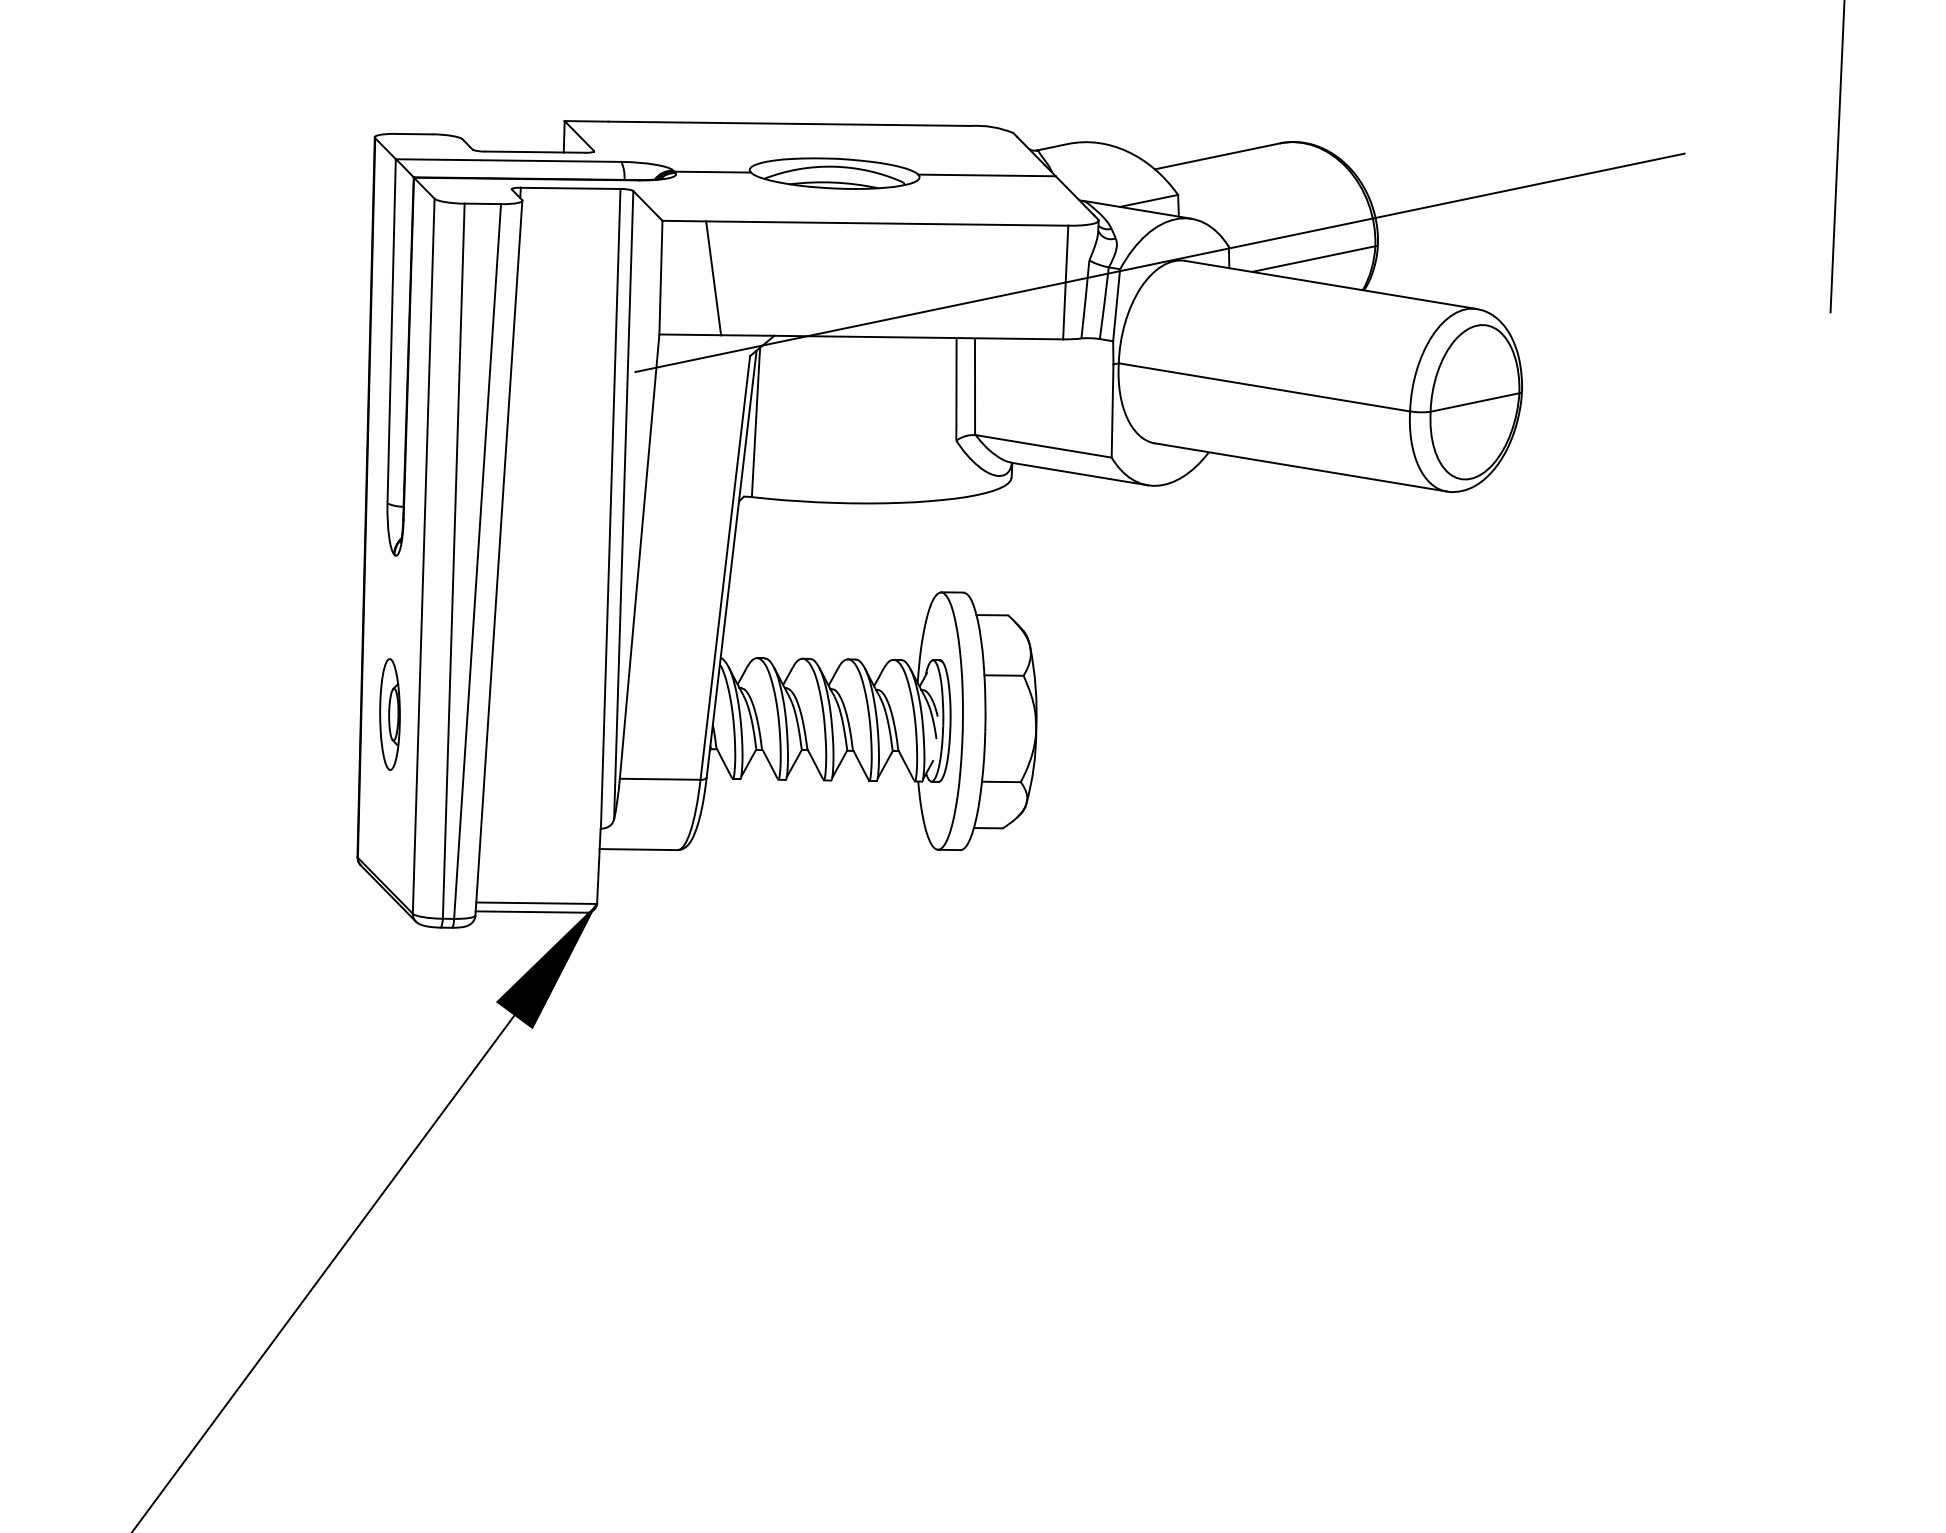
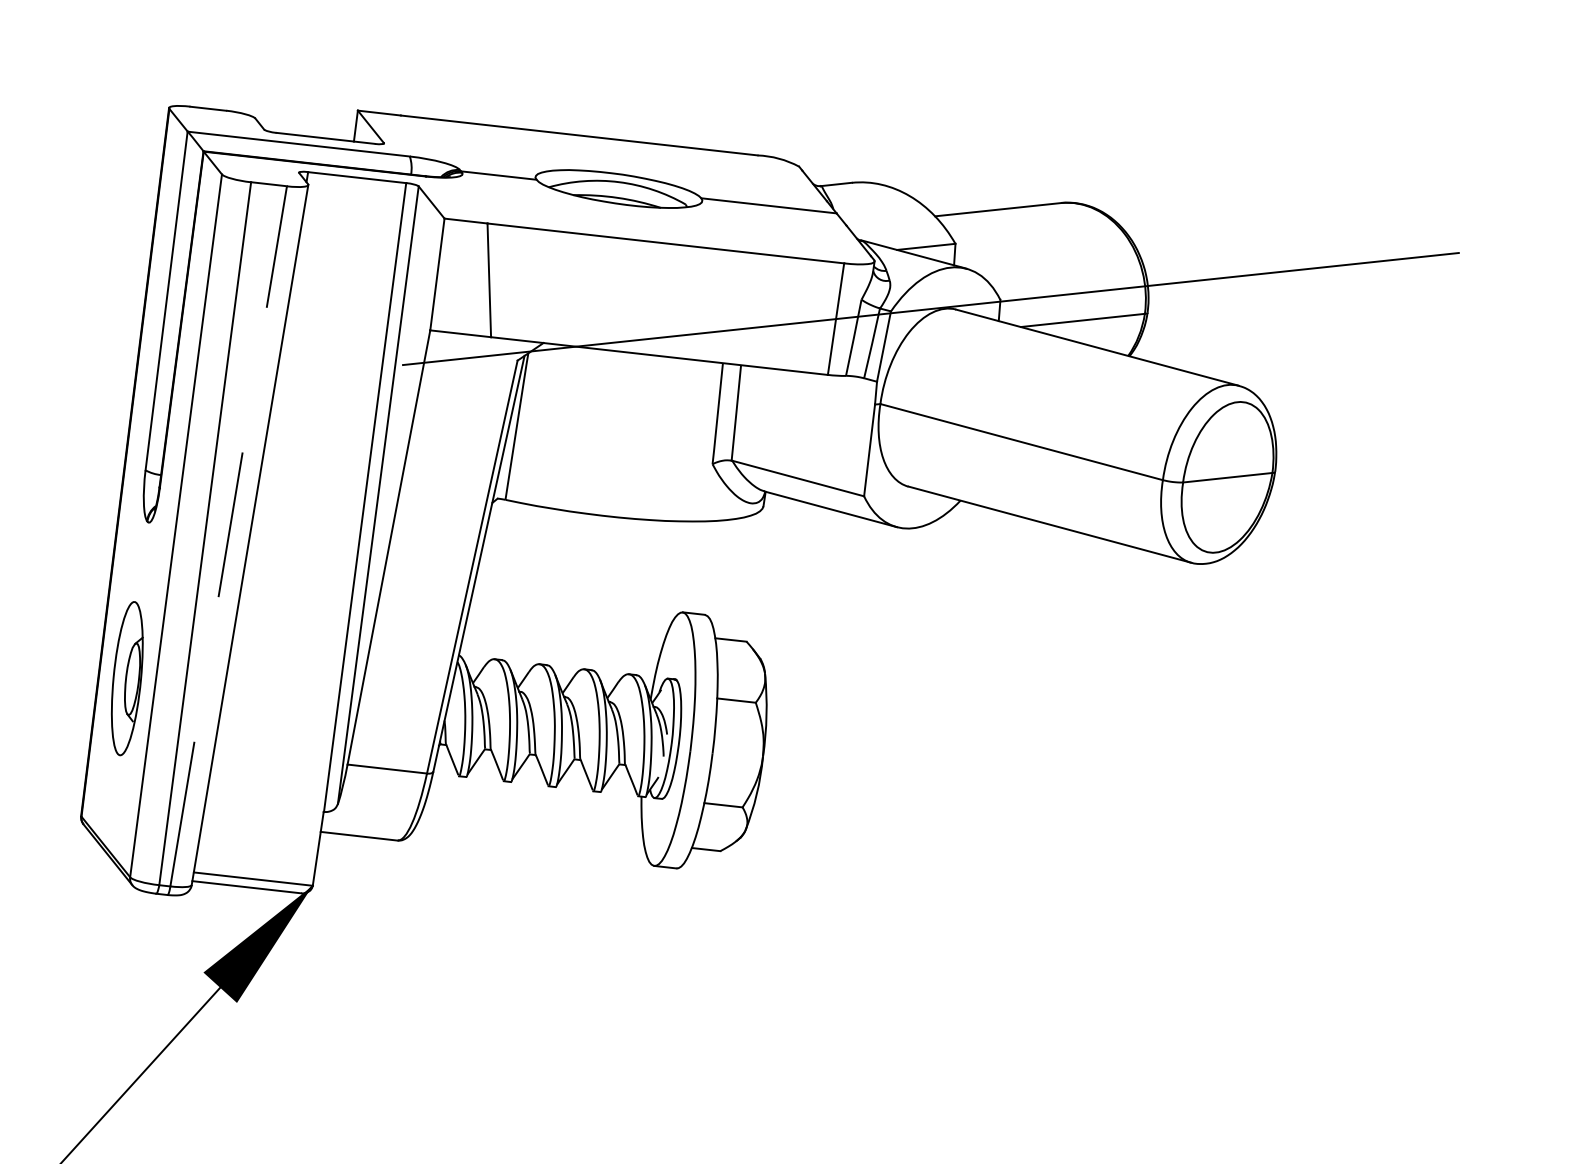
line: (477, 561) -> (228, 536), solid -> dashed
part: (389, 714) -> (126, 678), size x1.4

